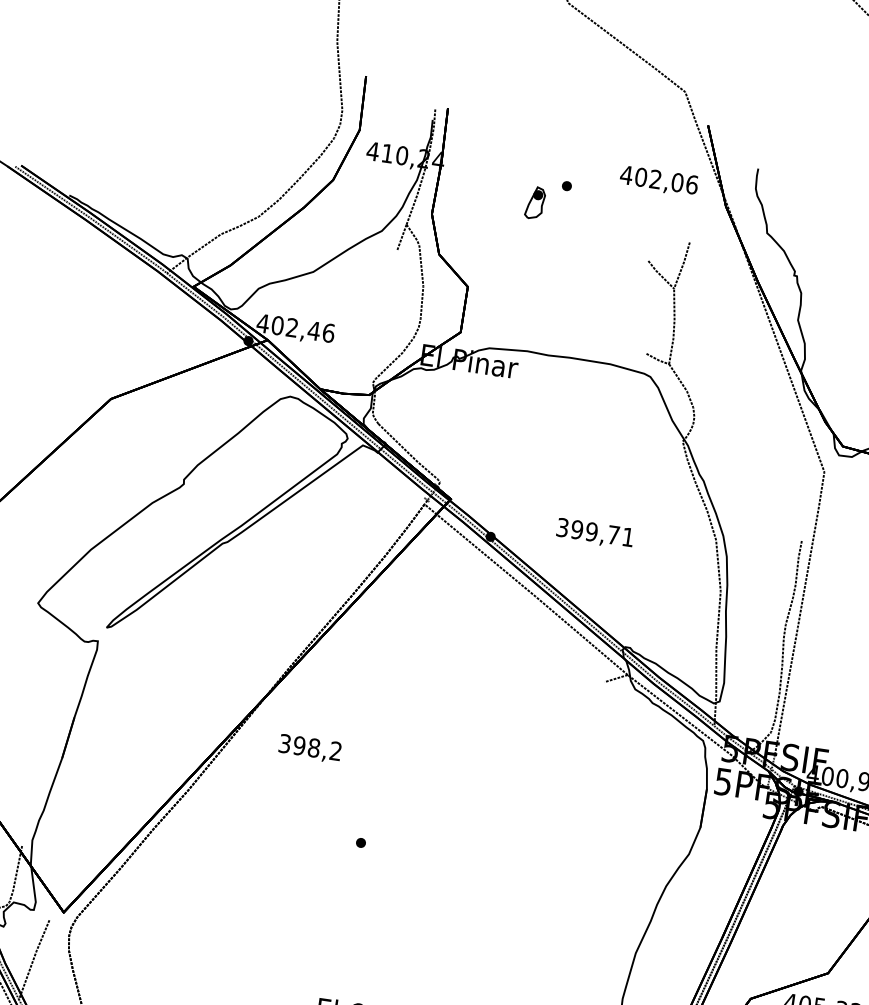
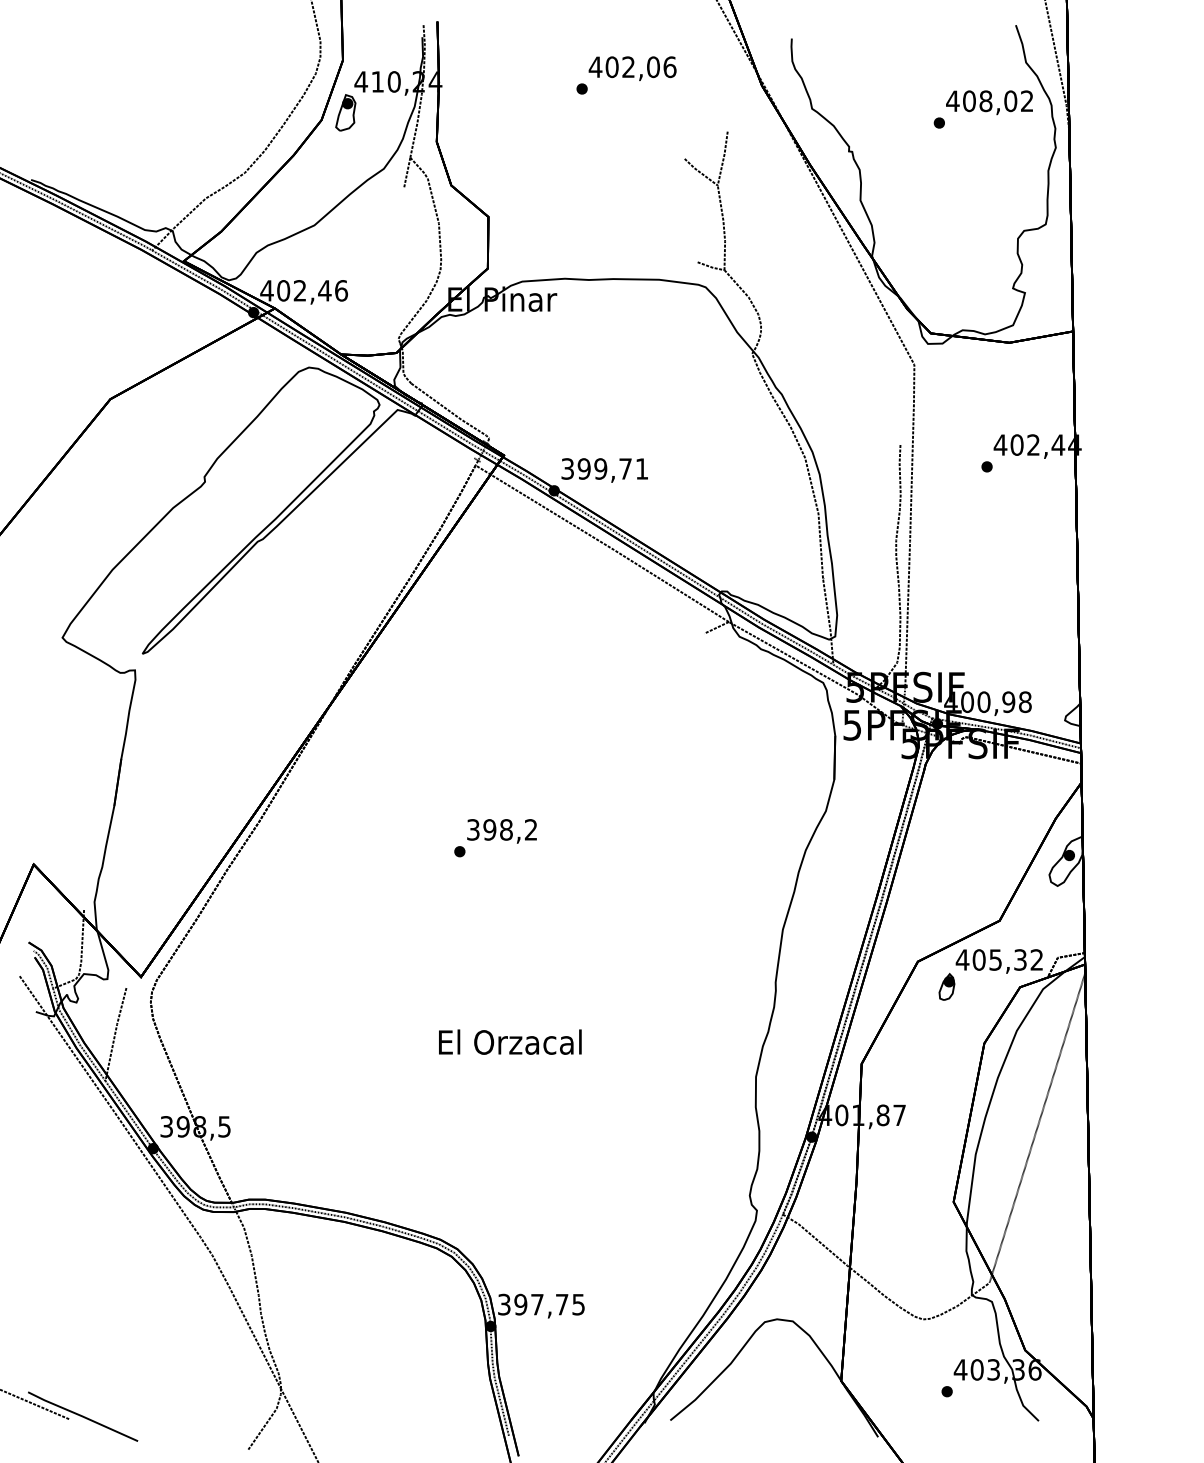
text: (658, 181) -> (632, 68), moved
part: (535, 202) -> (345, 112), moved
text: (594, 533) -> (604, 470), moved
text: (309, 748) -> (501, 831), moved

